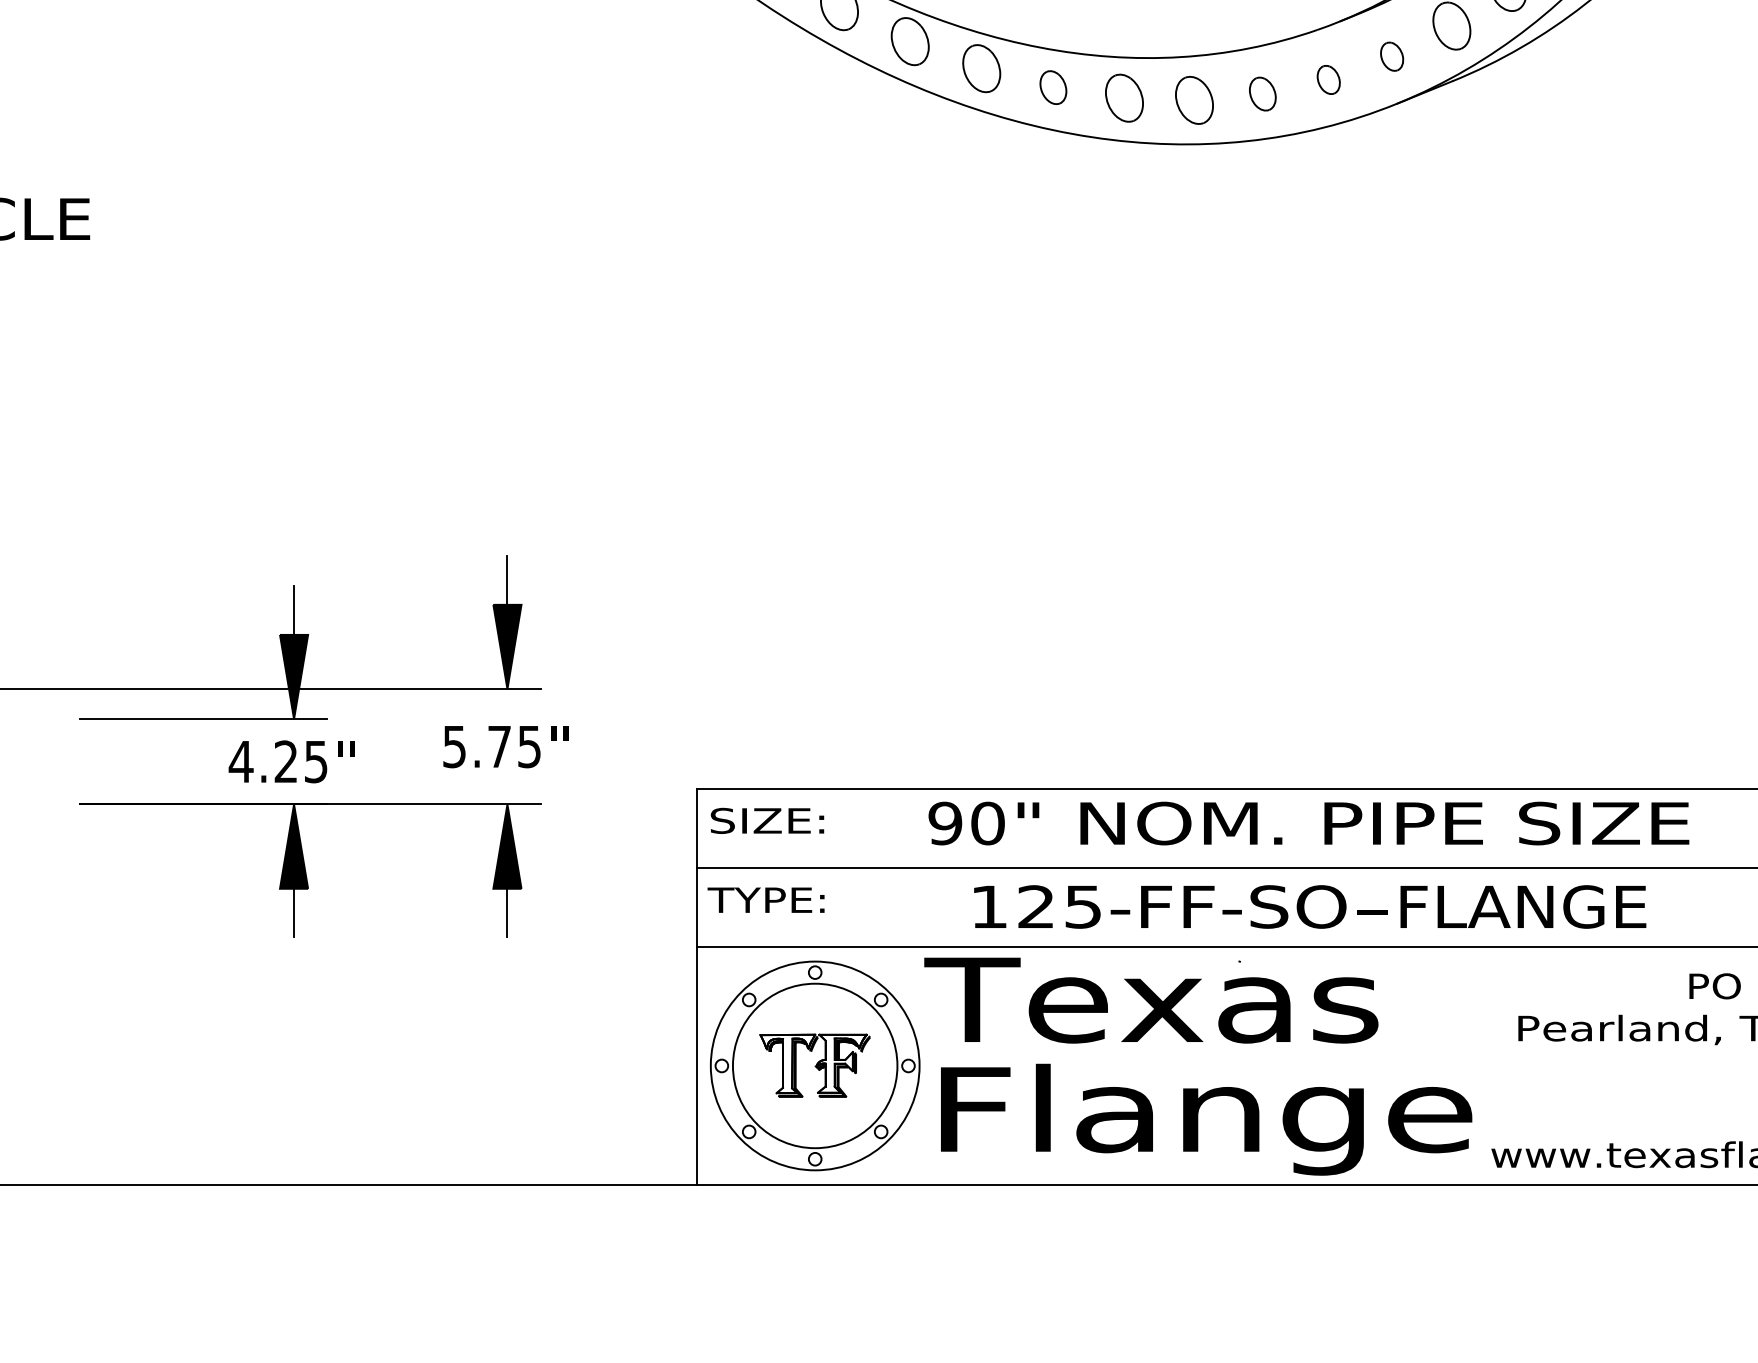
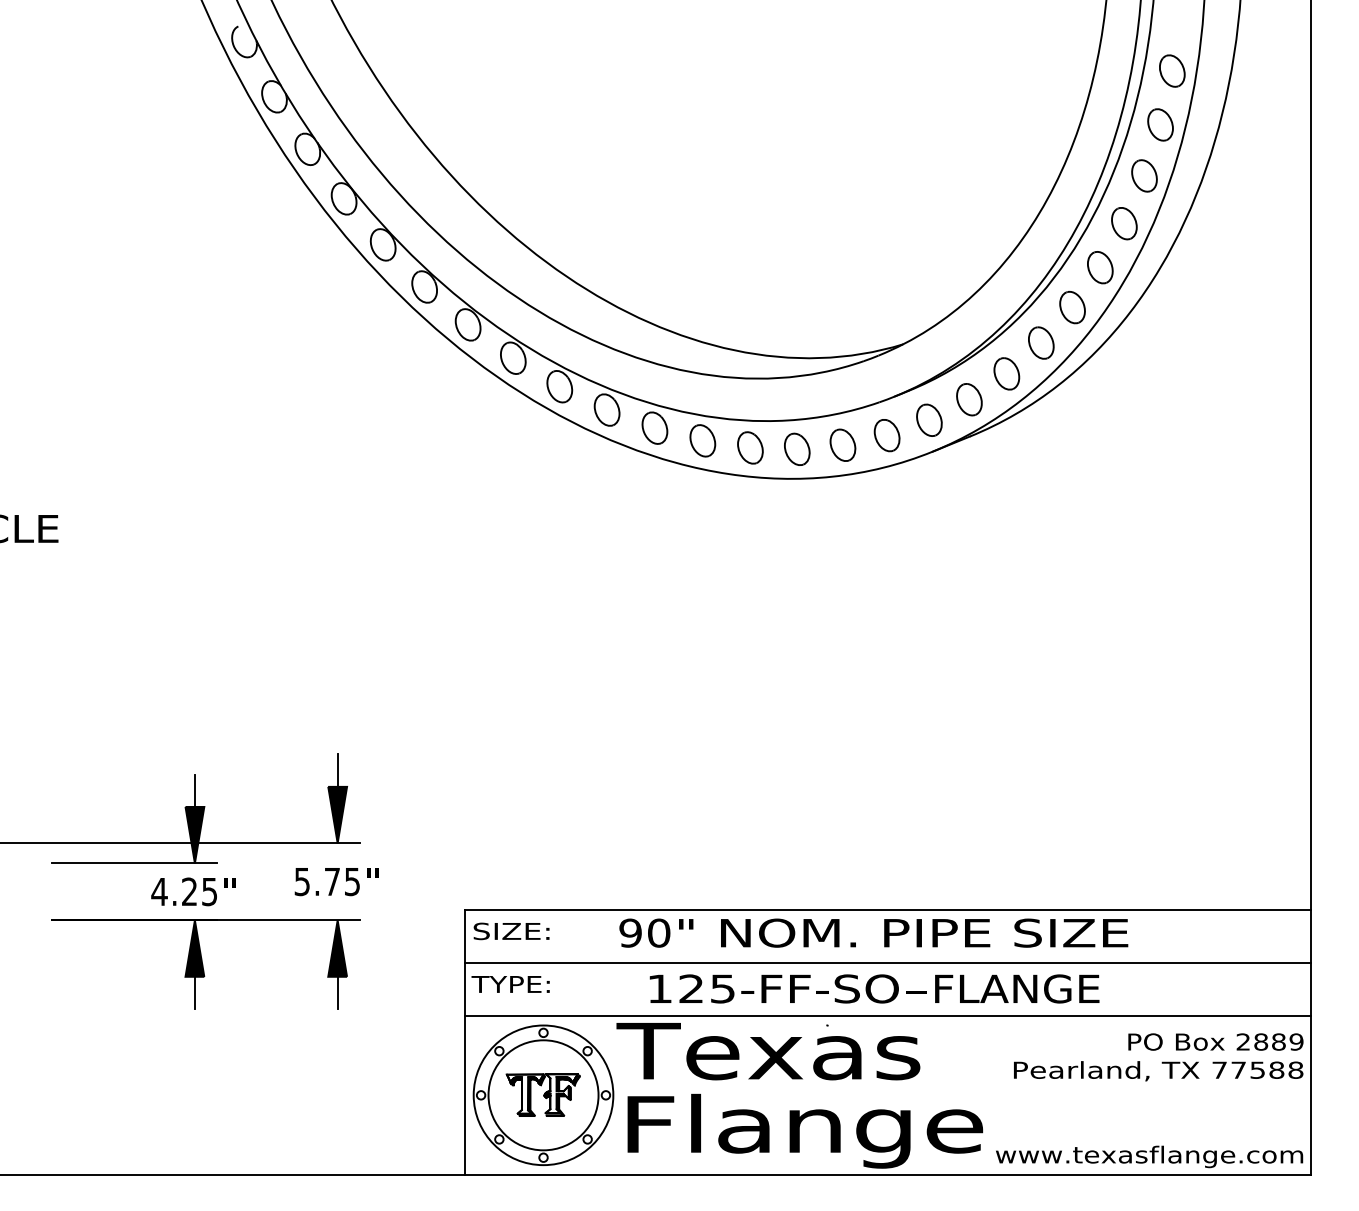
part: (1392, 55) -> (929, 419), size x1.67
part: (1327, 79) -> (886, 435), size x1.67
part: (1052, 87) -> (702, 440), size x1.43
part: (1262, 93) -> (842, 444), size x1.43

